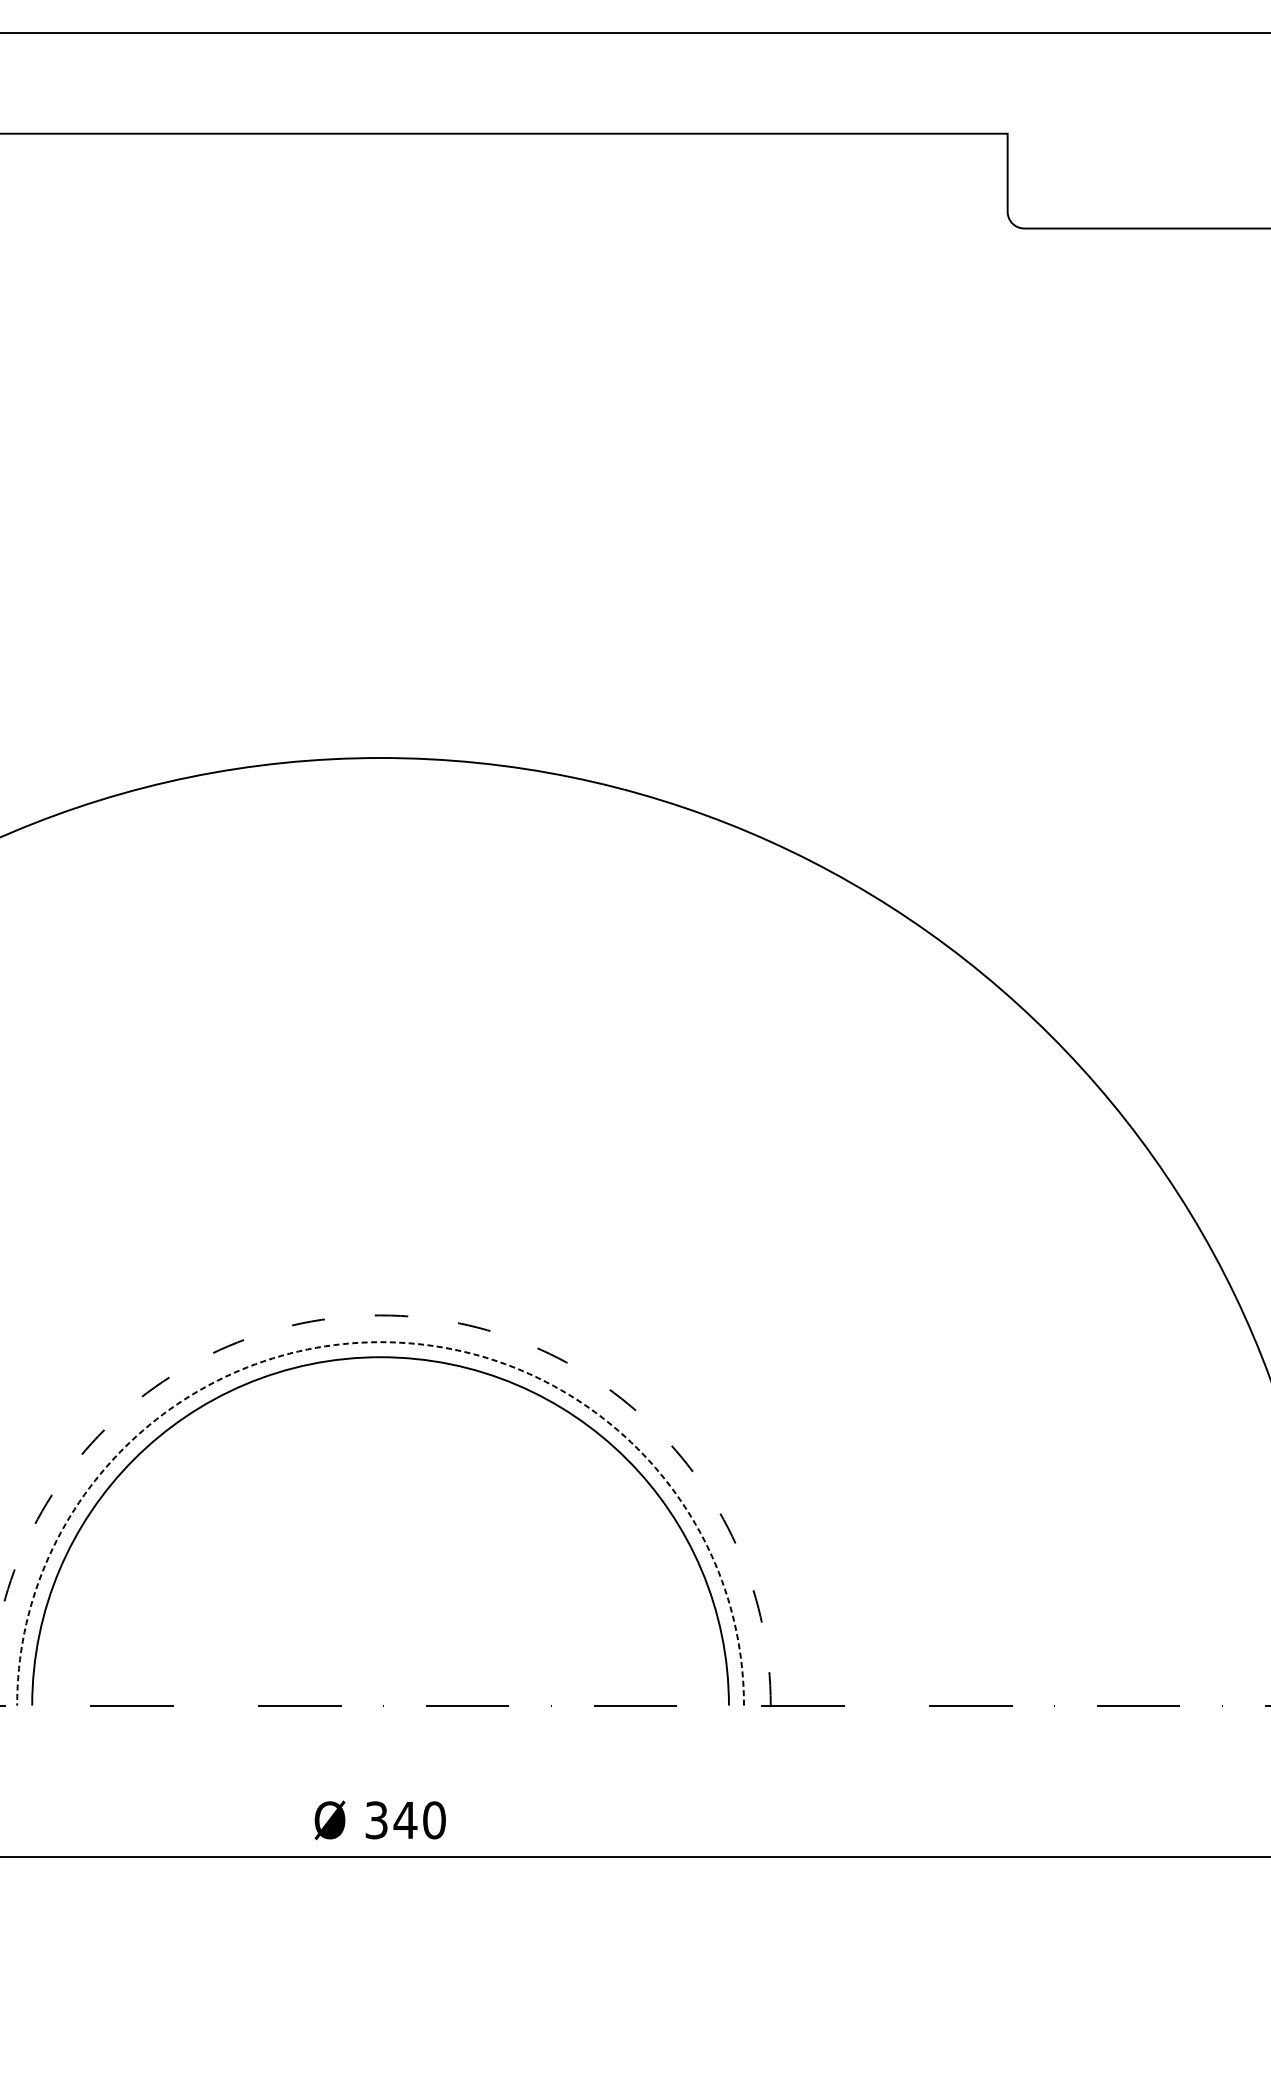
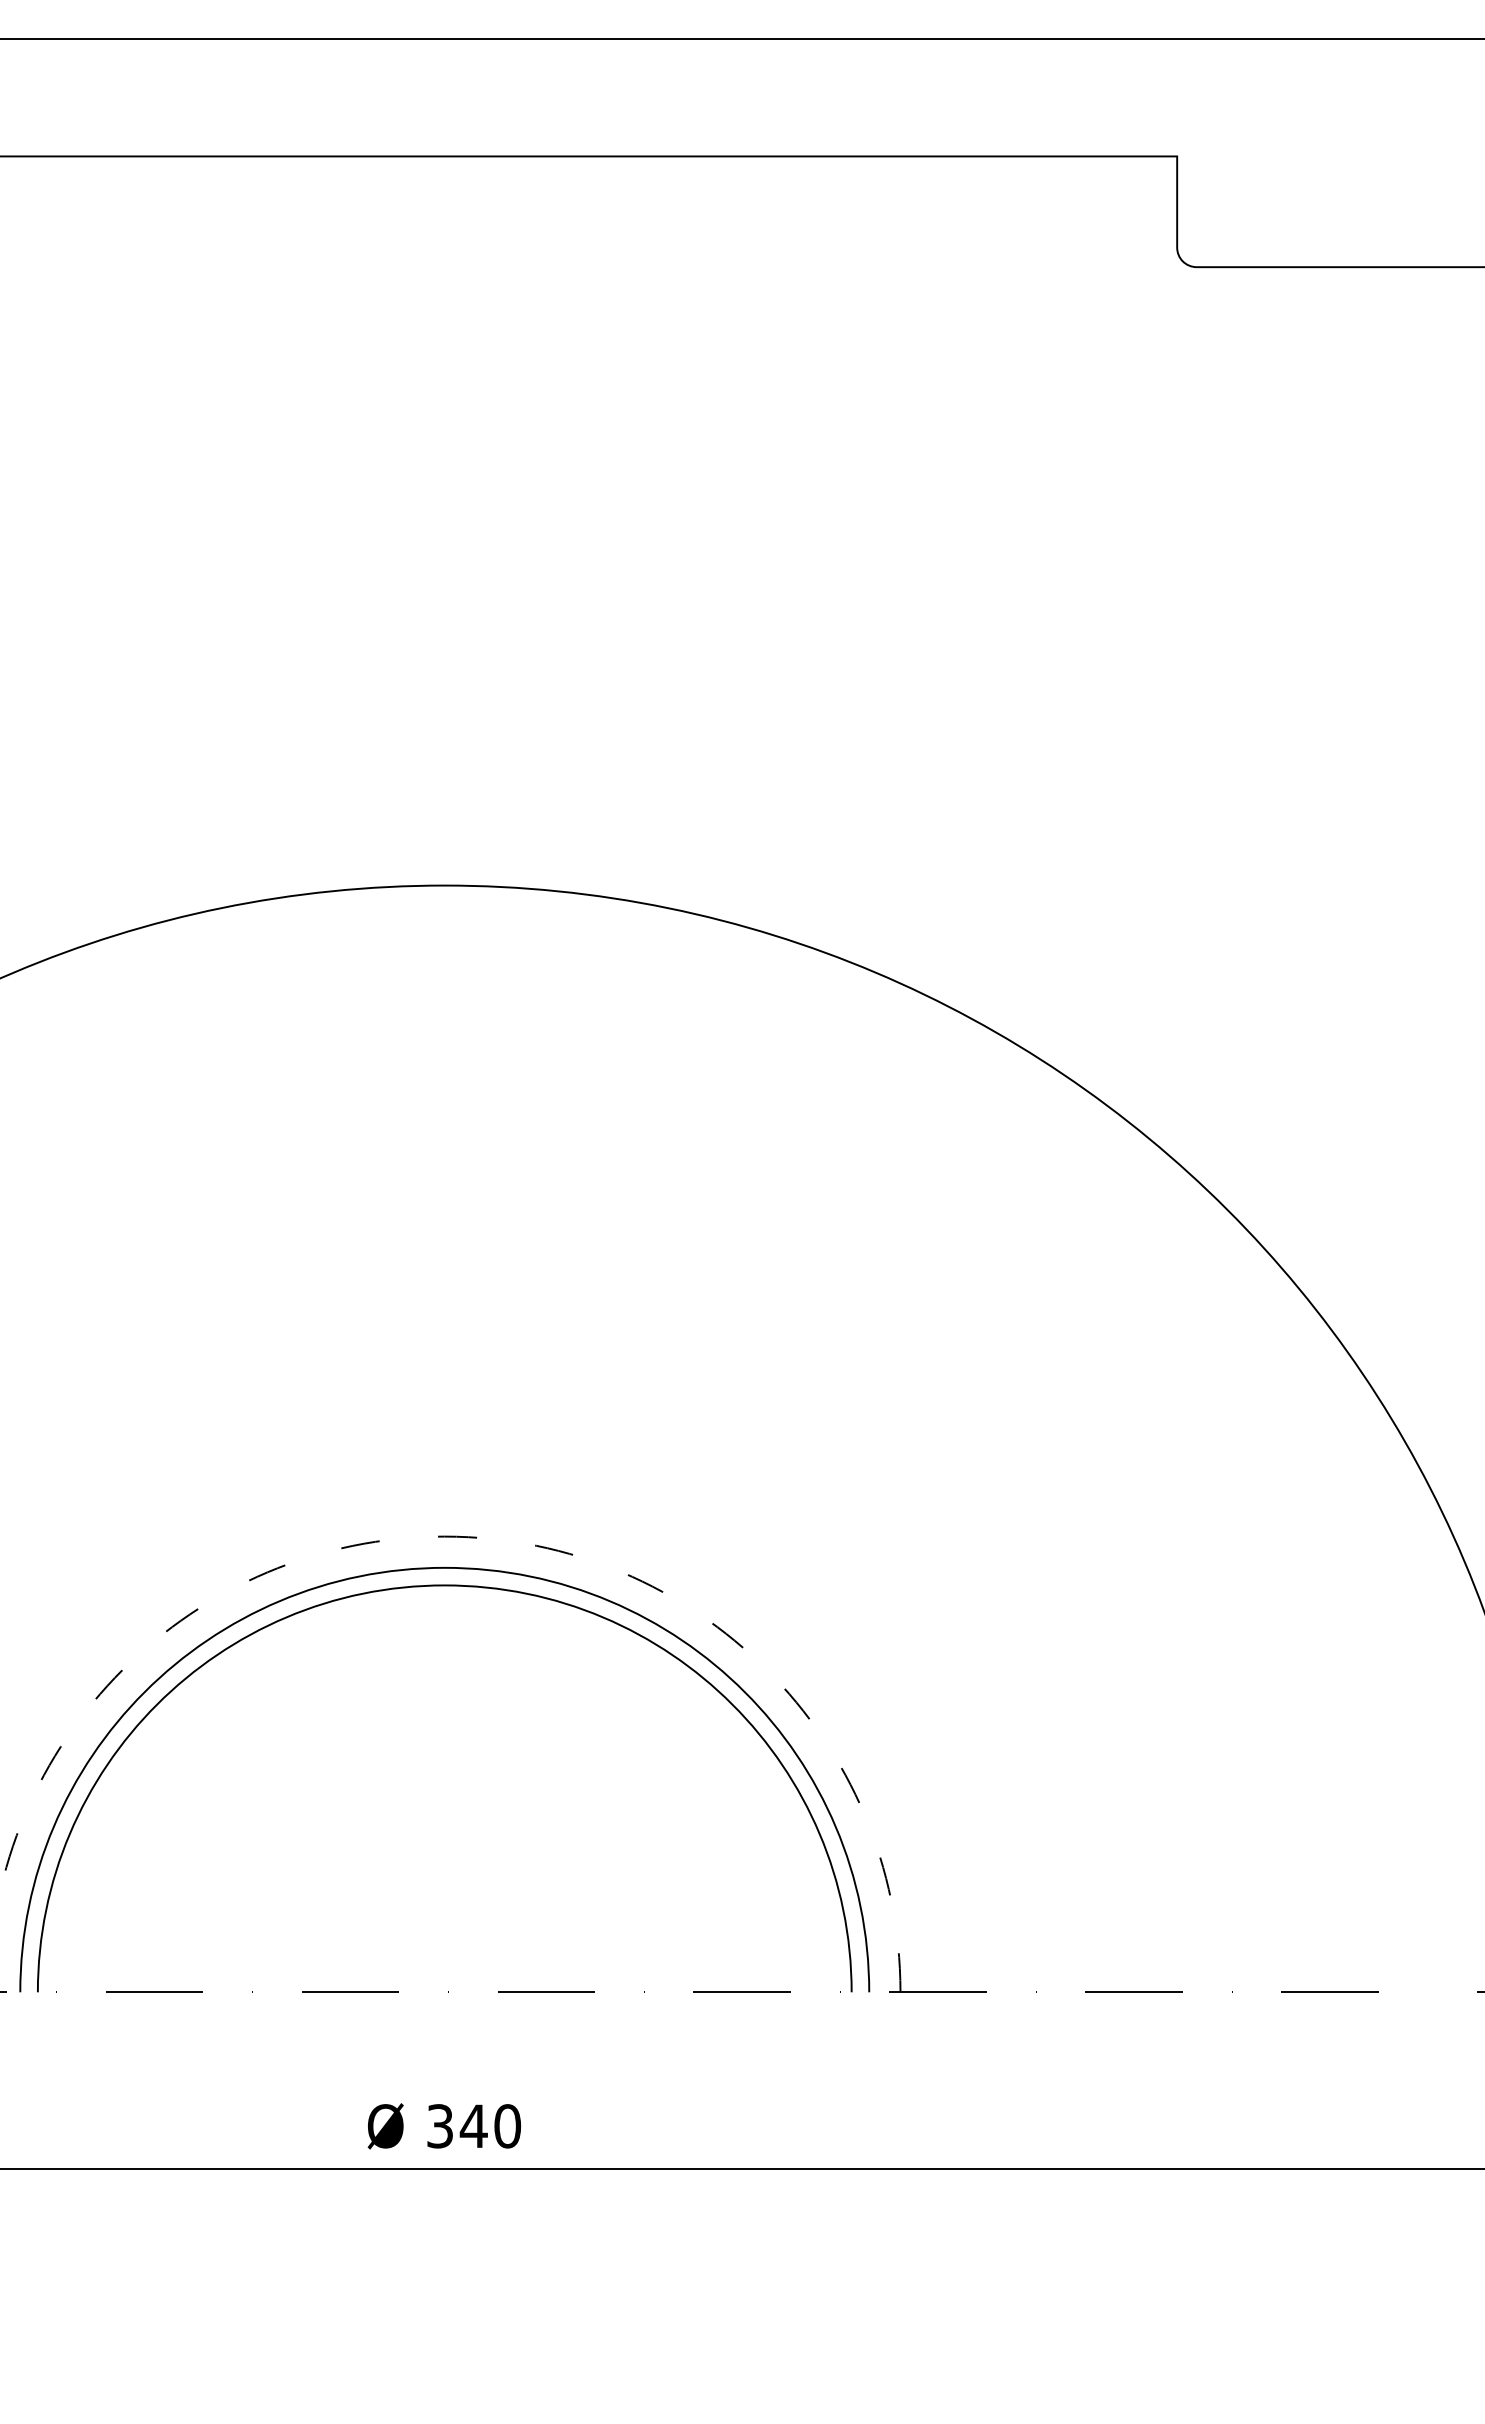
arc: (380, 1341) -> (444, 1567), dashed -> solid

